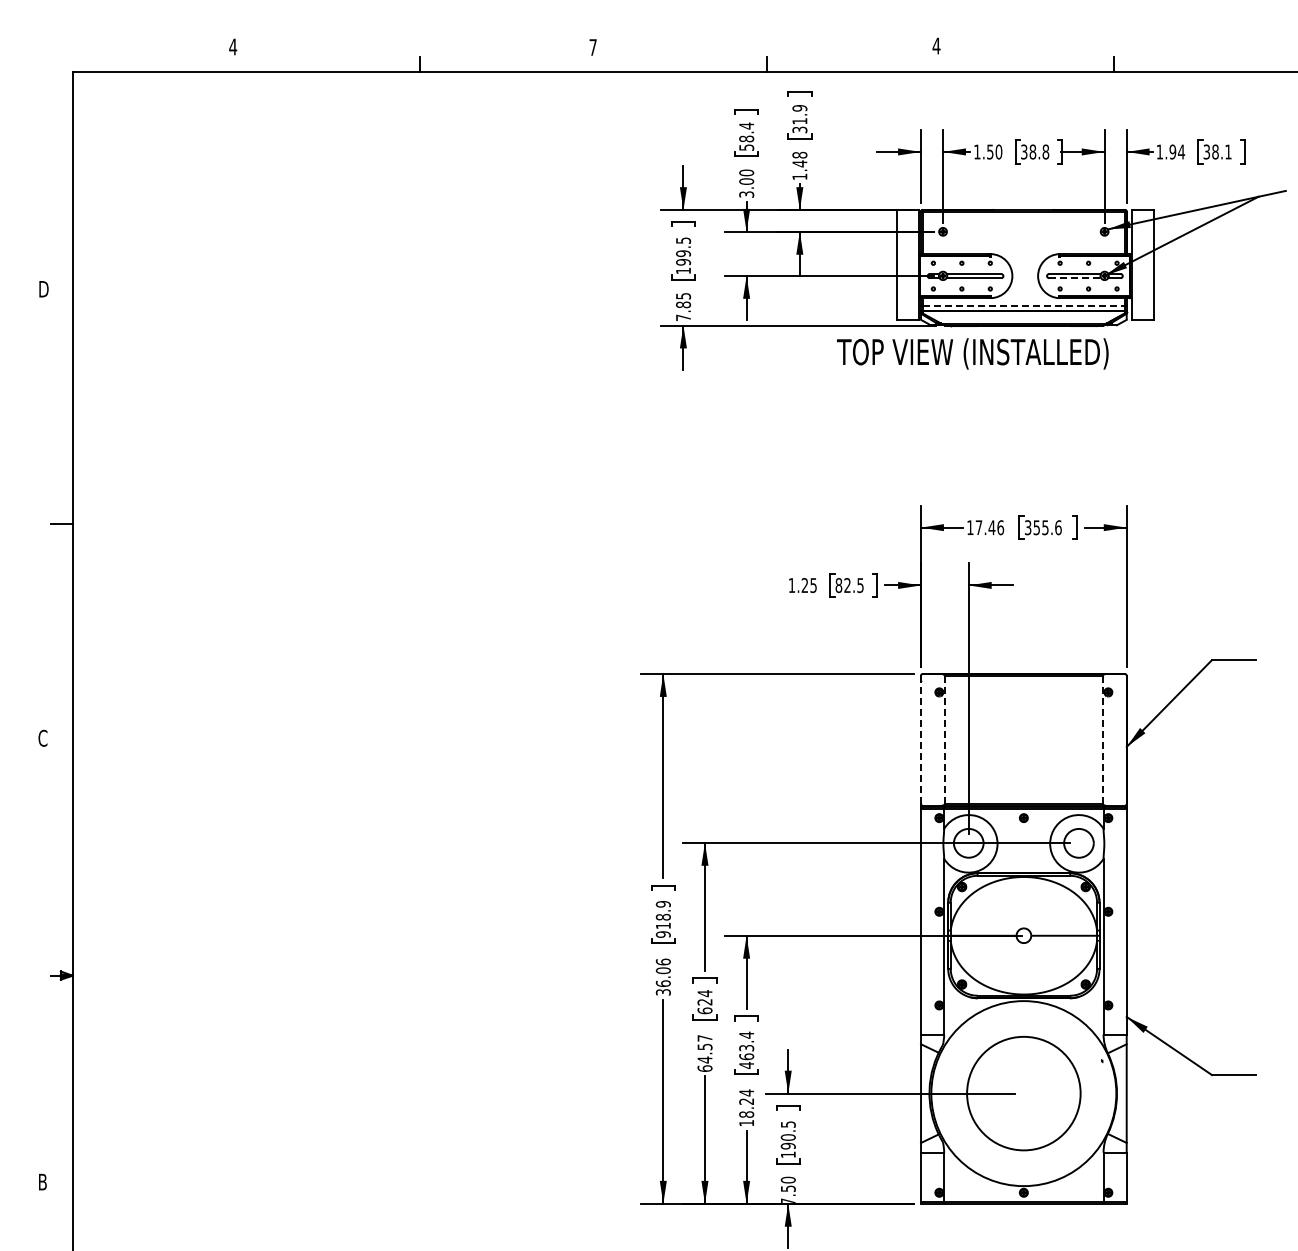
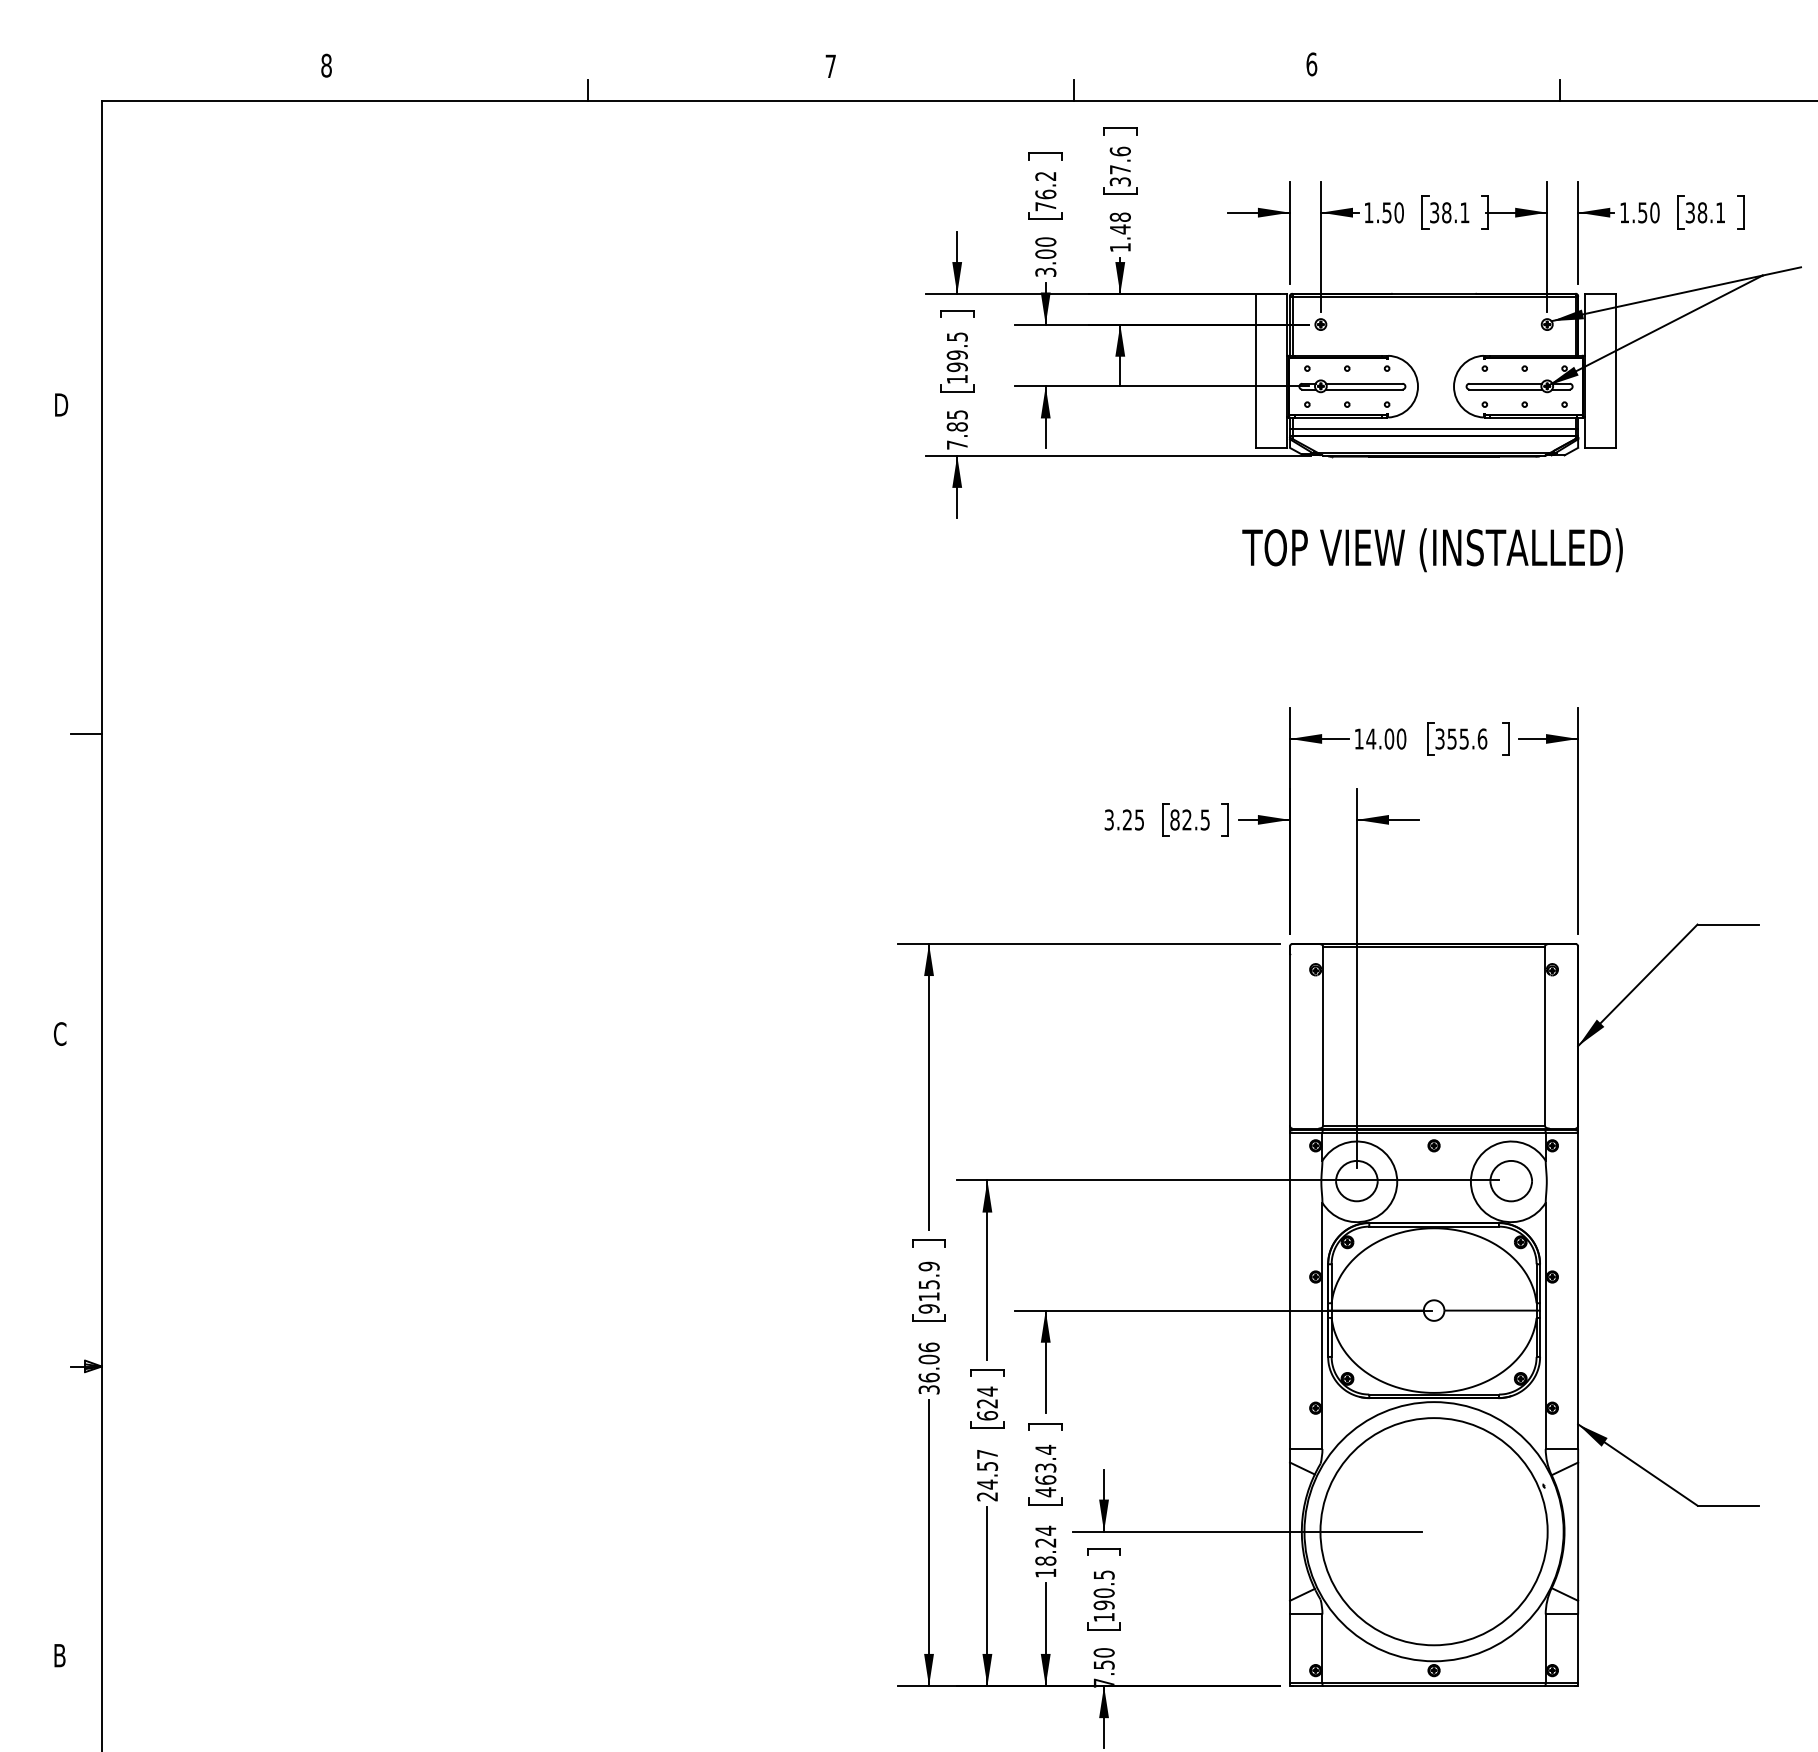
text: (936, 45) -> (1311, 63), 4 -> 6
text: (233, 46) -> (327, 64), 4 -> 8
text: (799, 114) -> (1119, 160), 31.9 -> 37.6
text: (746, 136) -> (1045, 191), 58.4 -> 76.2
text: (1045, 151) -> (1464, 212), 38.8 -> 38.1
text: (1177, 151) -> (1649, 212), 1.94 -> 1.50
line: (1075, 278) -> (1506, 389), dashed -> solid
line: (1024, 306) -> (1434, 429), dashed -> solid
text: (972, 353) -> (1432, 549), moved
text: (989, 527) -> (1385, 738), 17.46 -> 14.00
text: (791, 585) -> (1108, 819), 1.25 -> 3.25
line: (921, 739) -> (1290, 1035), dashed -> solid
line: (944, 739) -> (1322, 1035), dashed -> solid
line: (1103, 739) -> (1545, 1035), dashed -> solid
text: (662, 916) -> (927, 1283), 918.9 -> 915.9
text: (704, 1068) -> (986, 1496), 64.57 -> 24.57
circle: (1023, 1093) -> (1433, 1531), size x1.43

